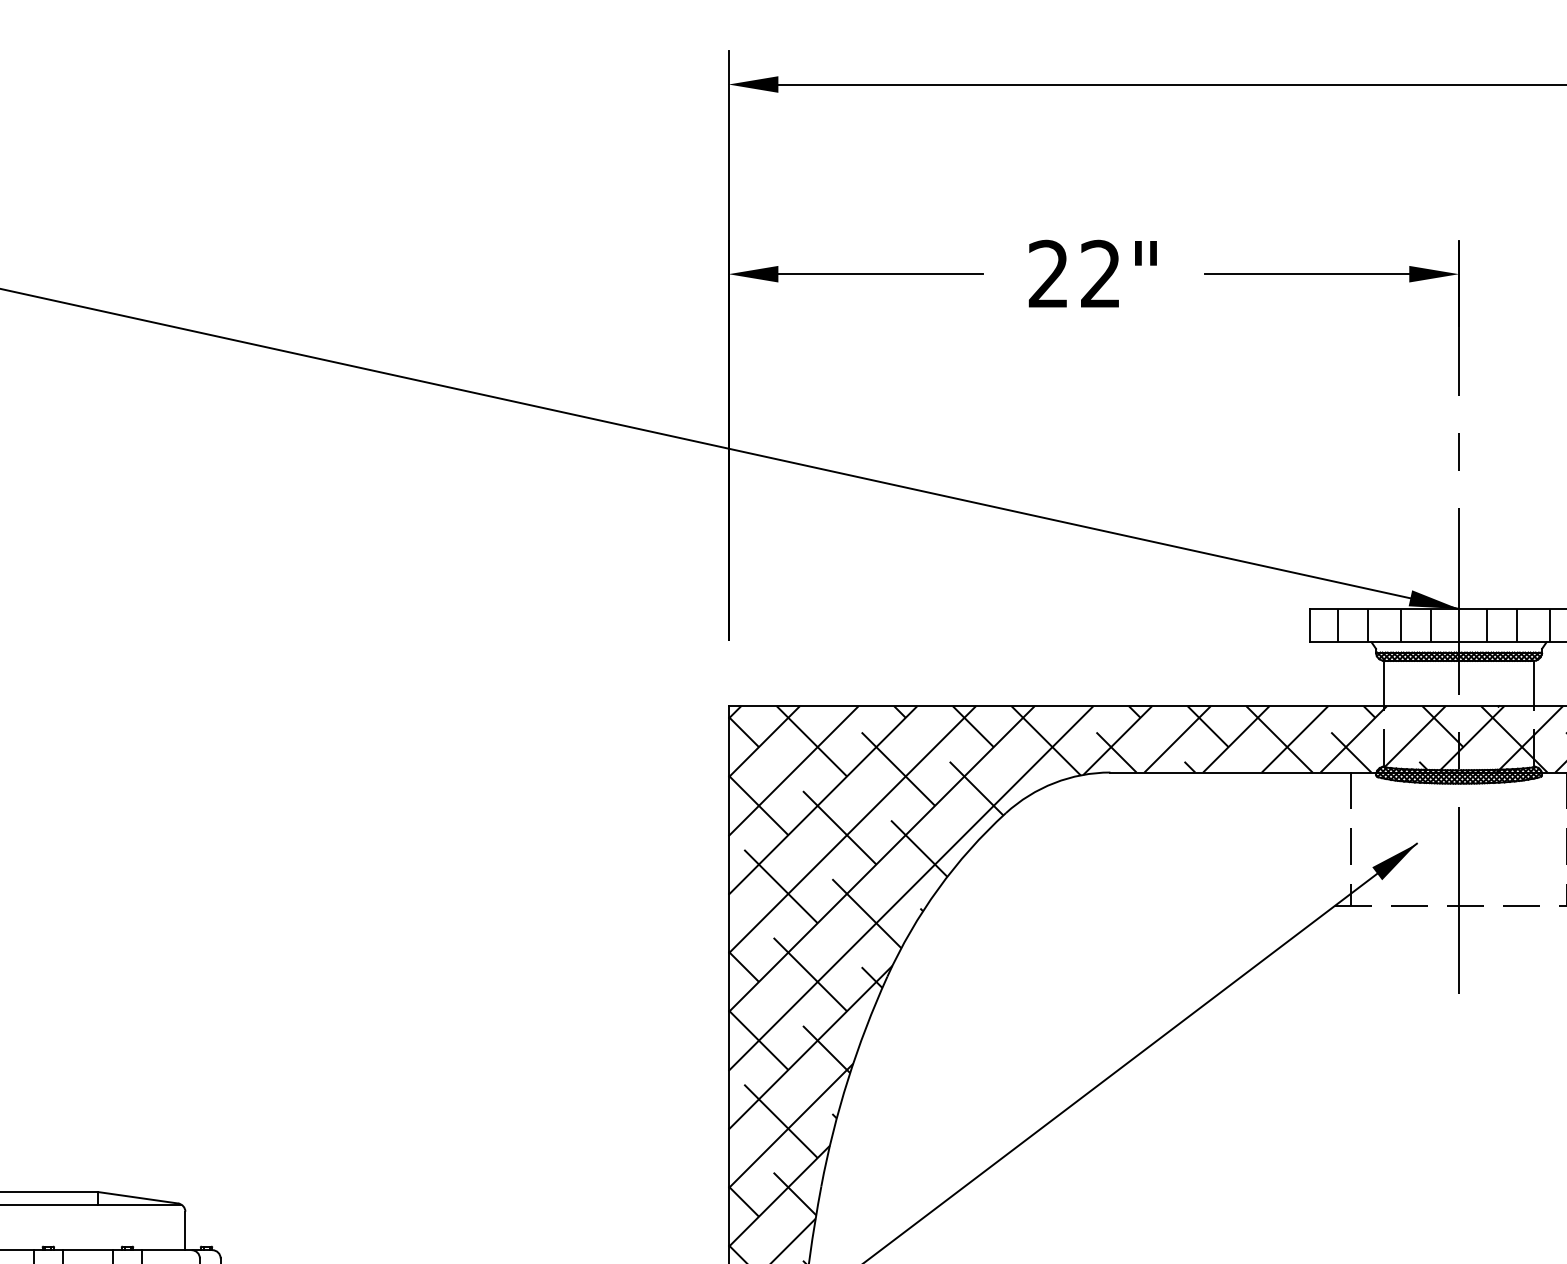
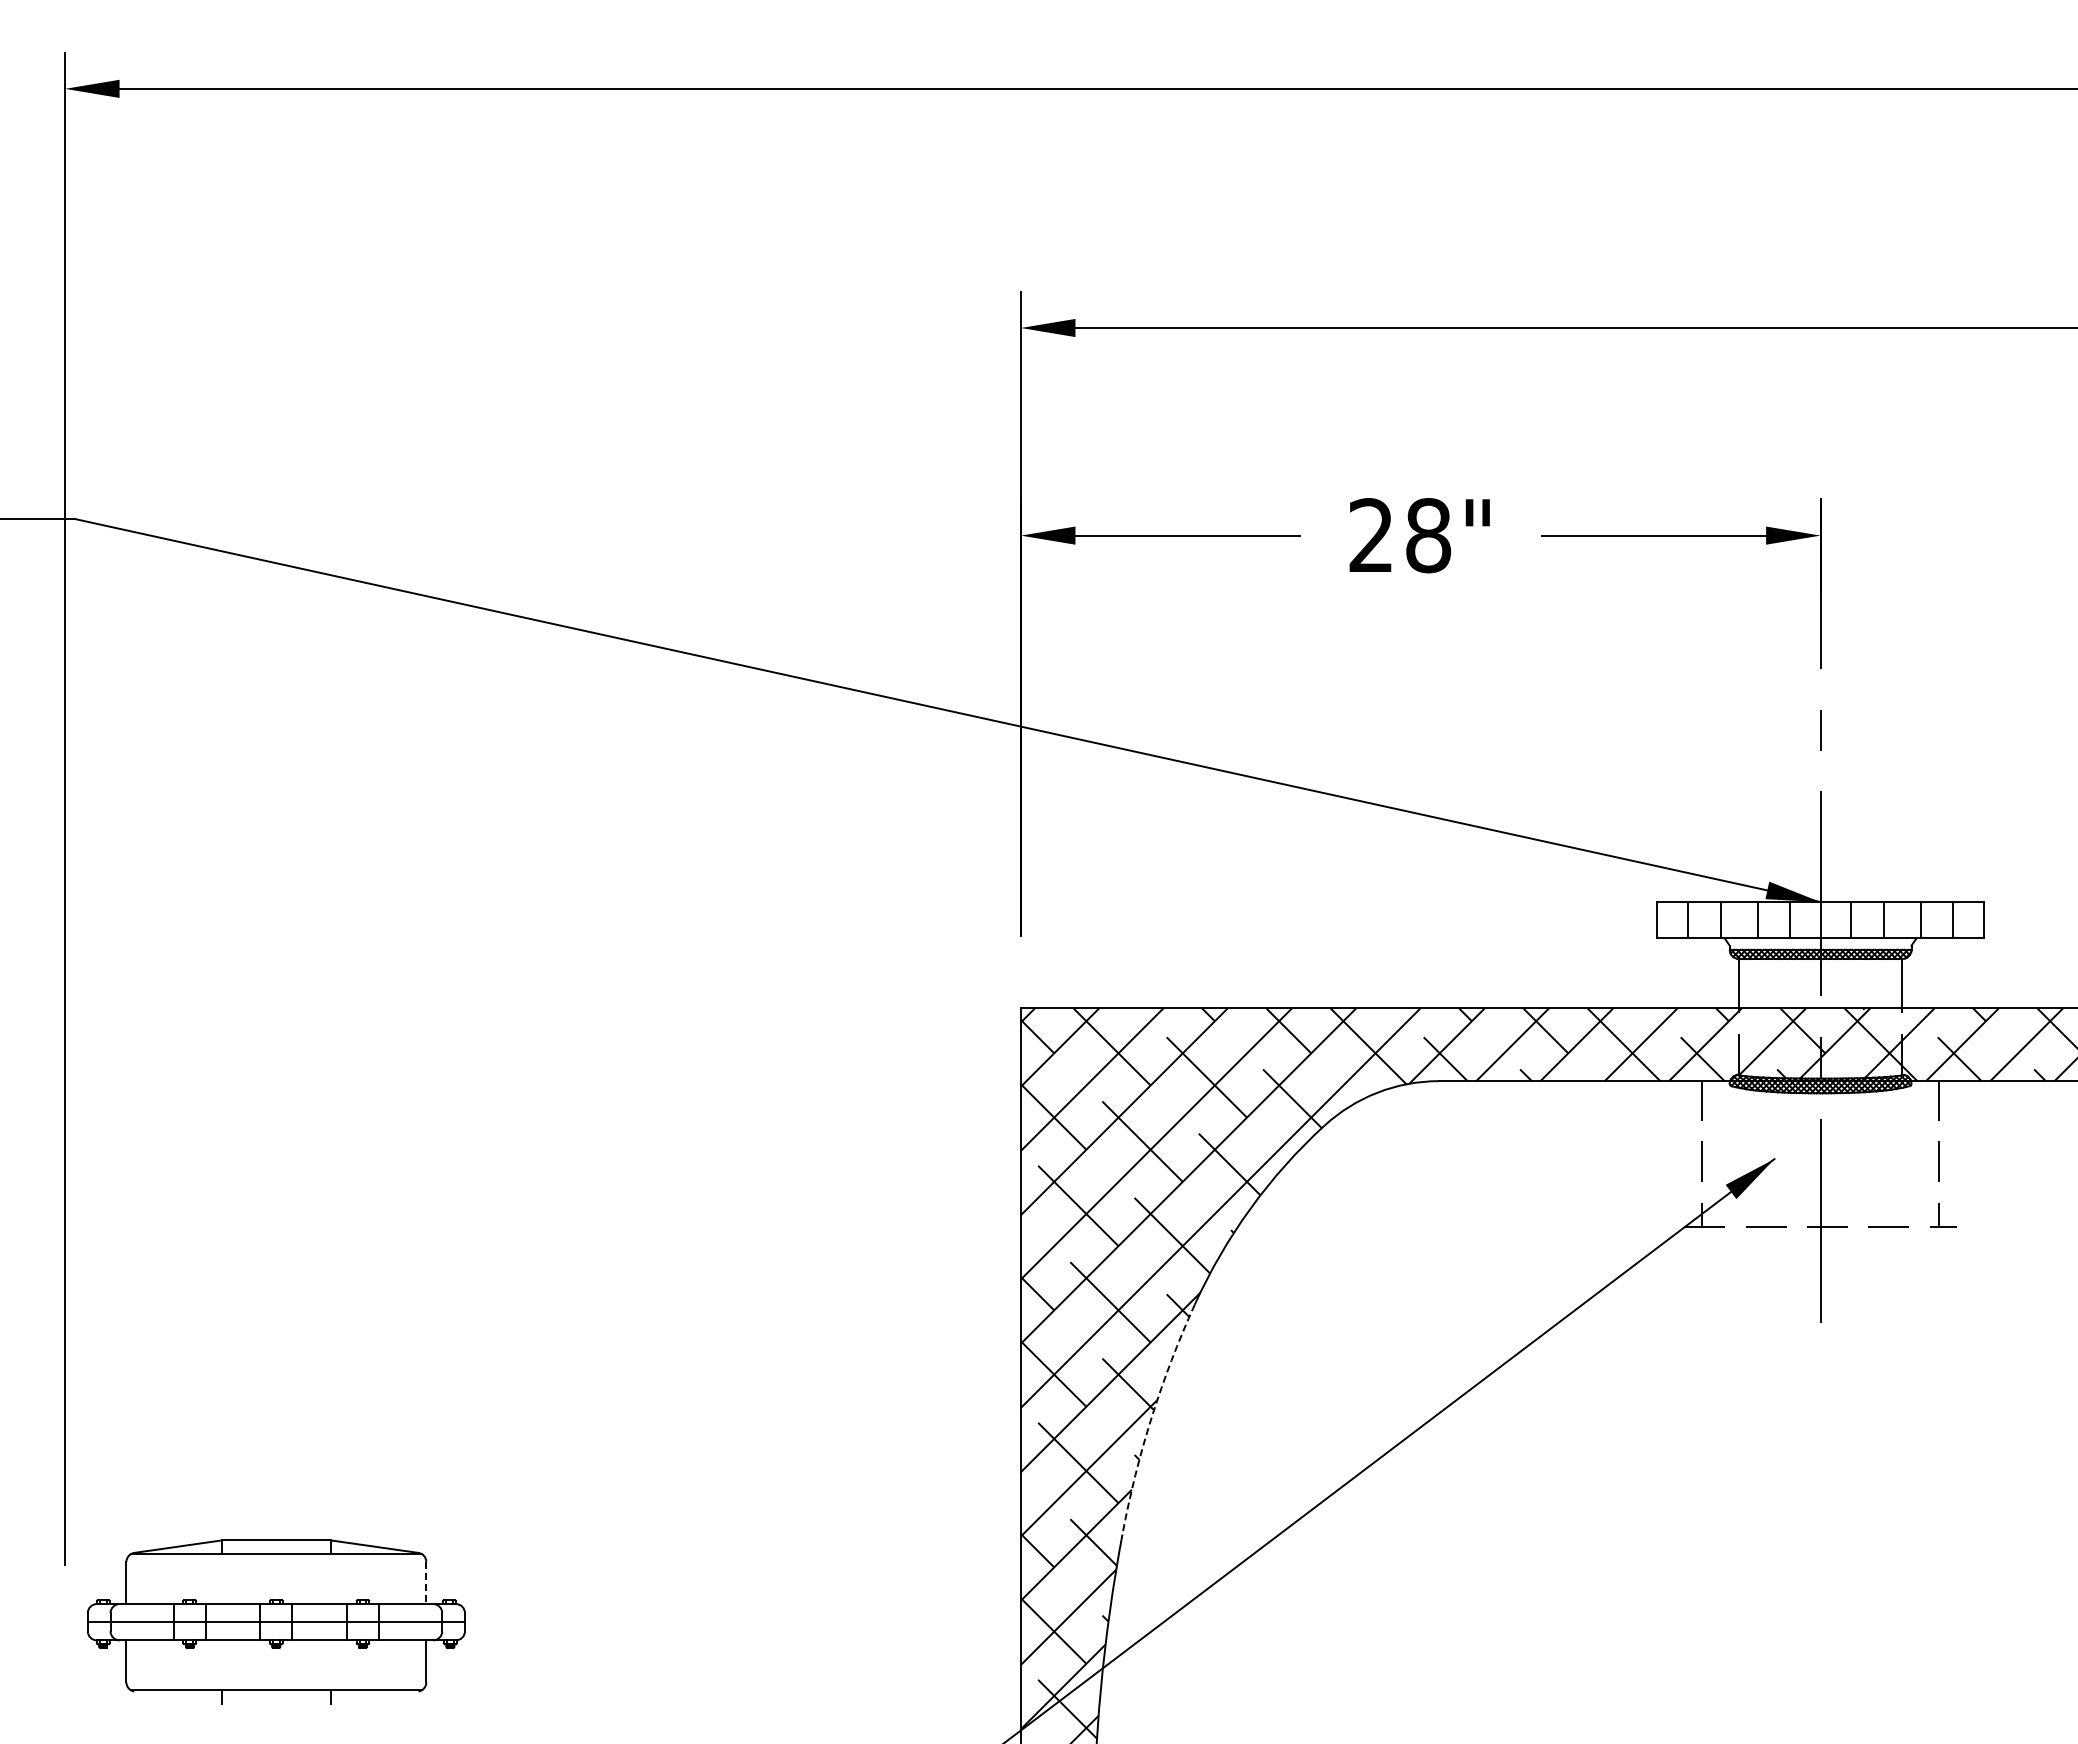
text: (1100, 274) -> (1428, 535), 22" -> 28"
arc: (847, 1079) -> (1151, 1417), solid -> dashed
line: (185, 1231) -> (426, 1583), solid -> dashed

